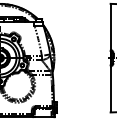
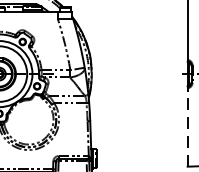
line: (110, 89) -> (187, 127), solid -> dashed

